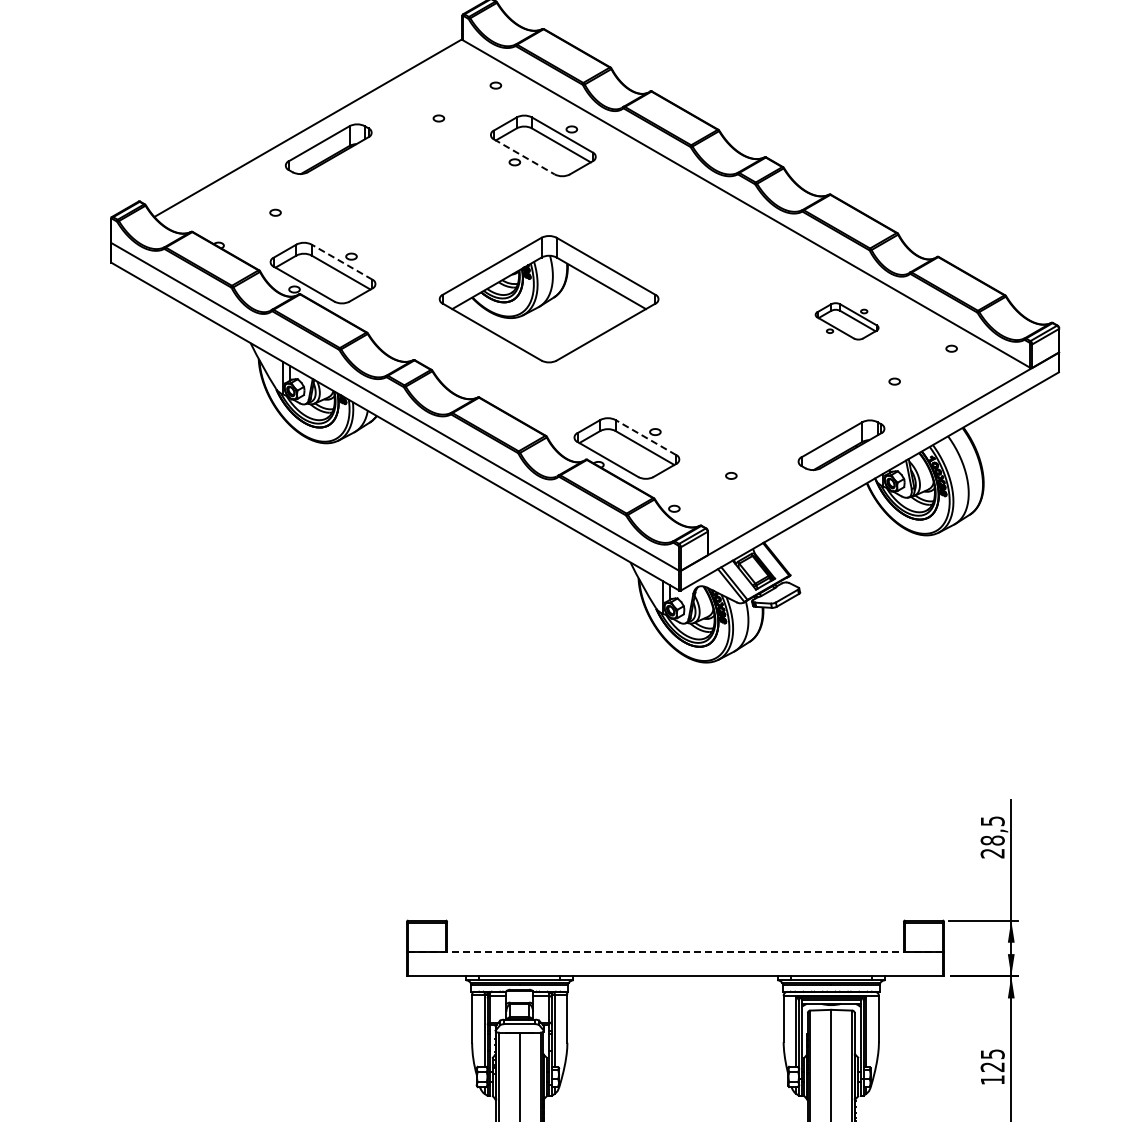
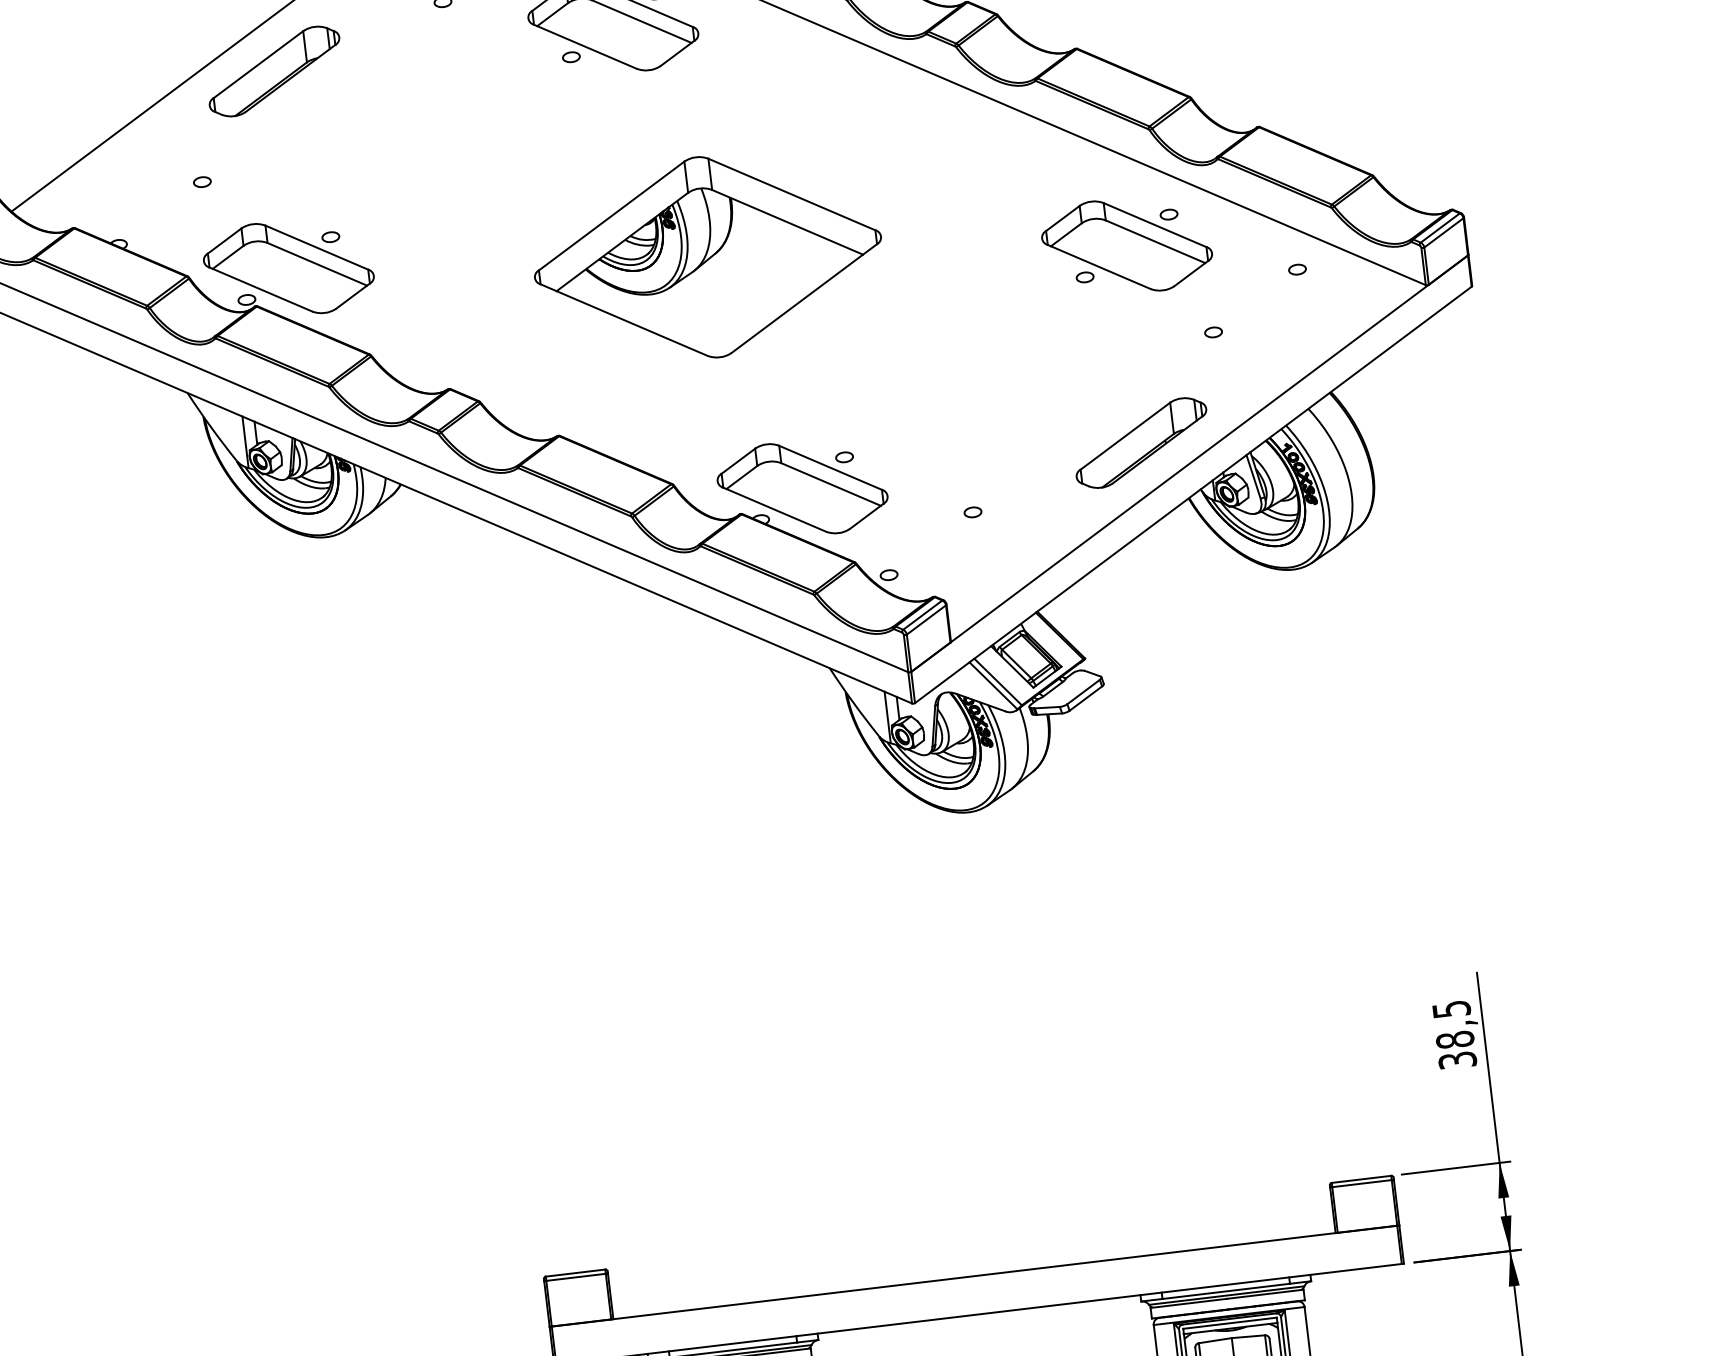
line: (524, 157) -> (585, 47), dashed -> solid
line: (341, 261) -> (315, 246), dashed -> solid
part: (548, 299) -> (707, 257), moved
part: (846, 321) -> (1126, 246), size x1.67
line: (645, 437) -> (829, 467), dashed -> solid
text: (992, 853) -> (1457, 1060), 28,5 -> 38,5
line: (676, 952) -> (976, 1276), dashed -> solid

